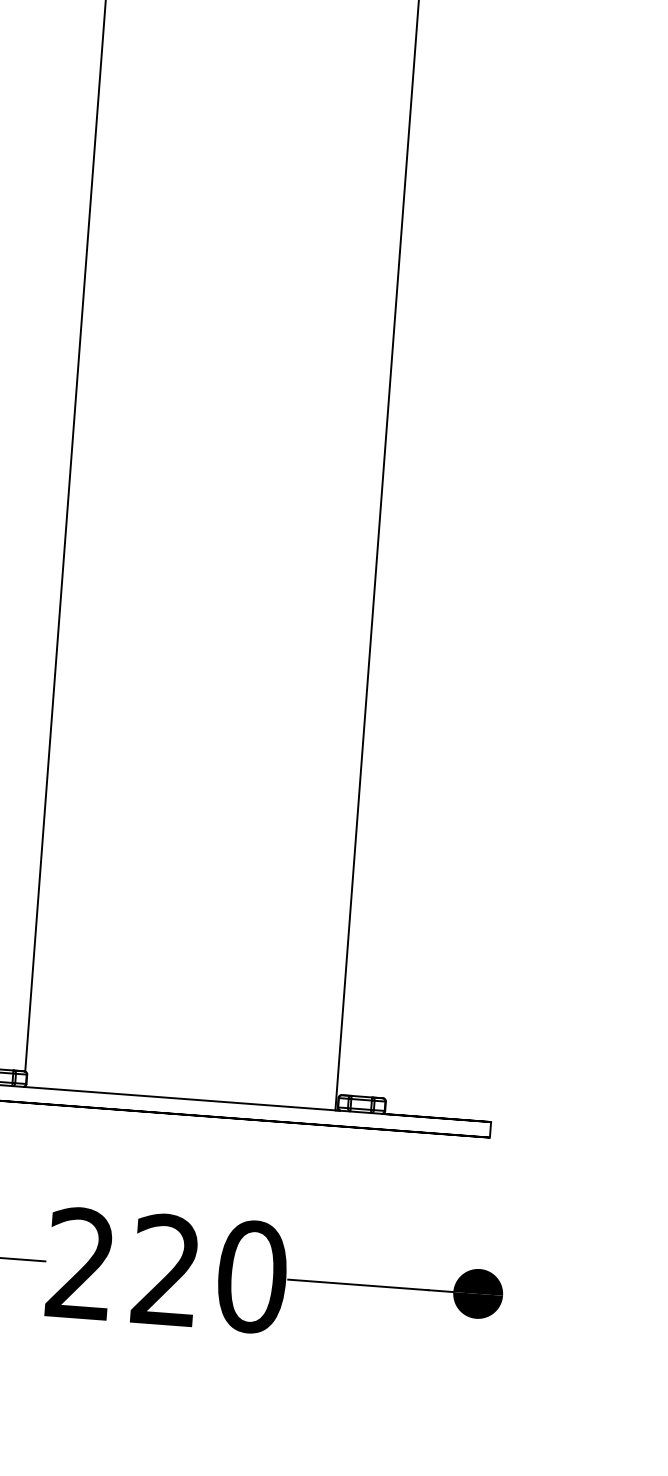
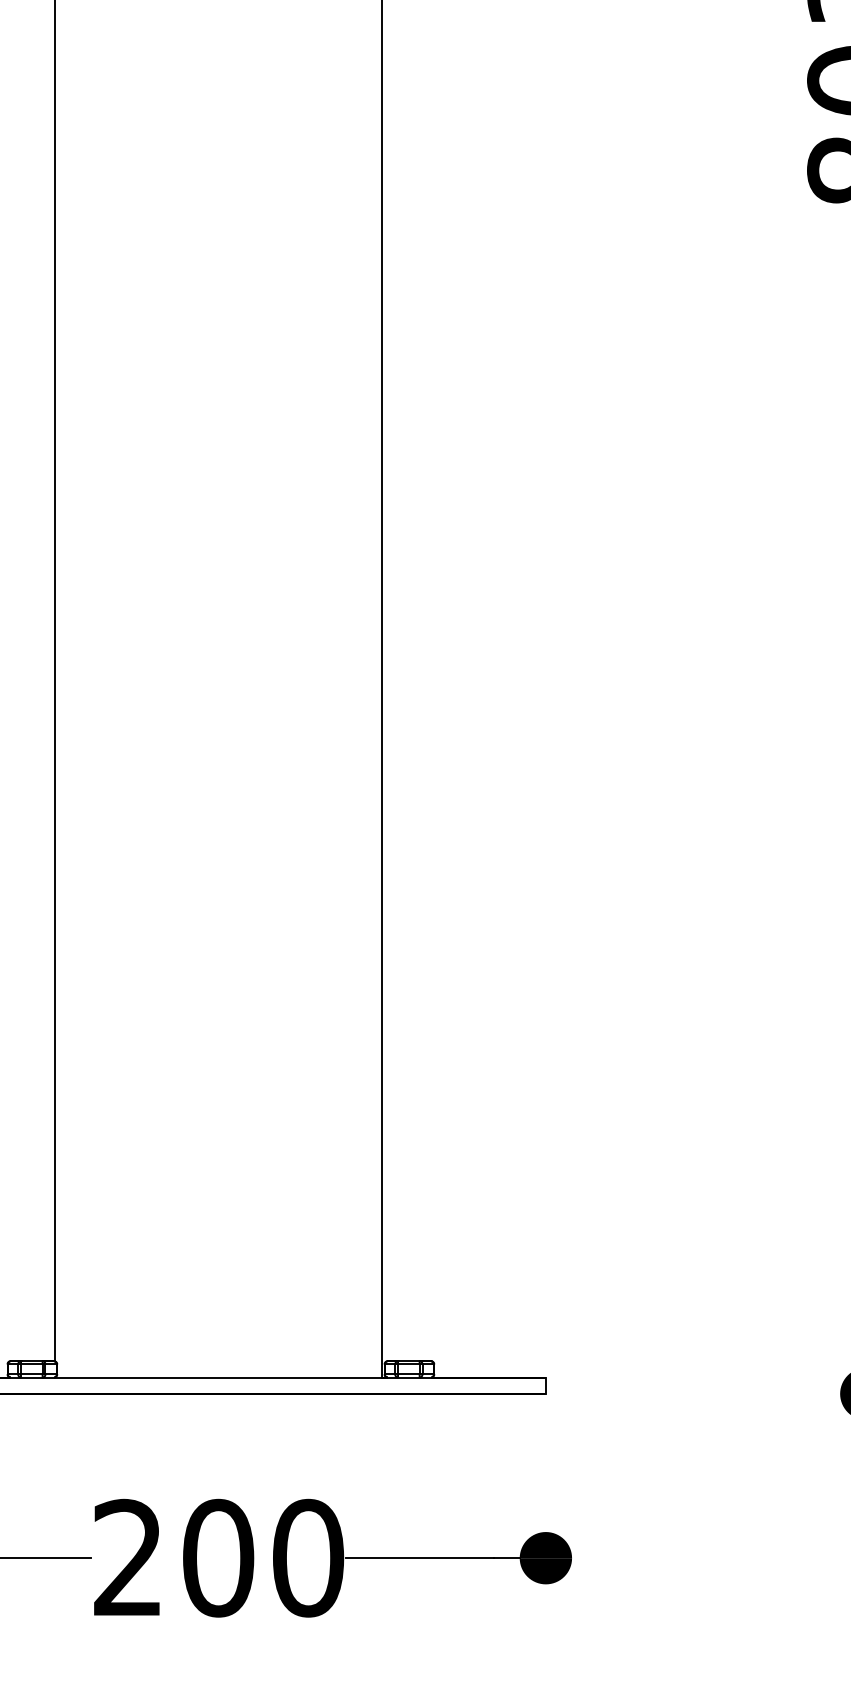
text: (166, 1269) -> (218, 1557), 220 -> 200

